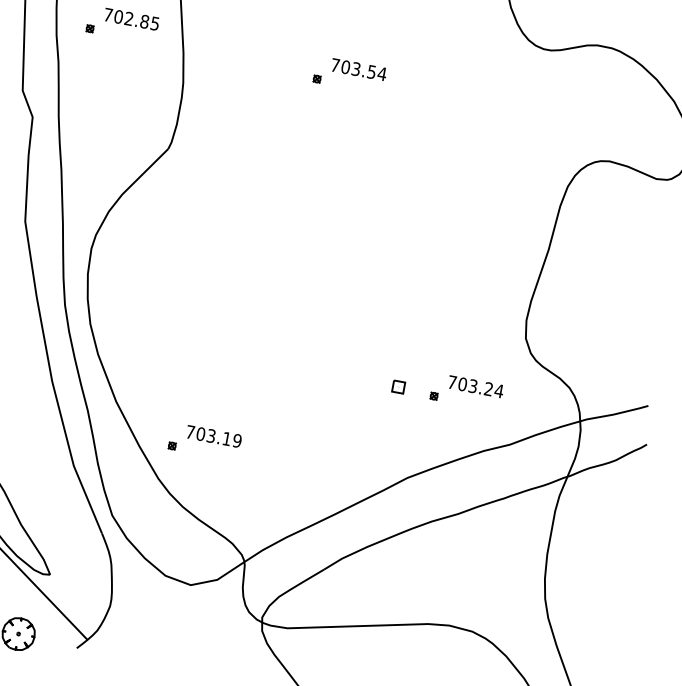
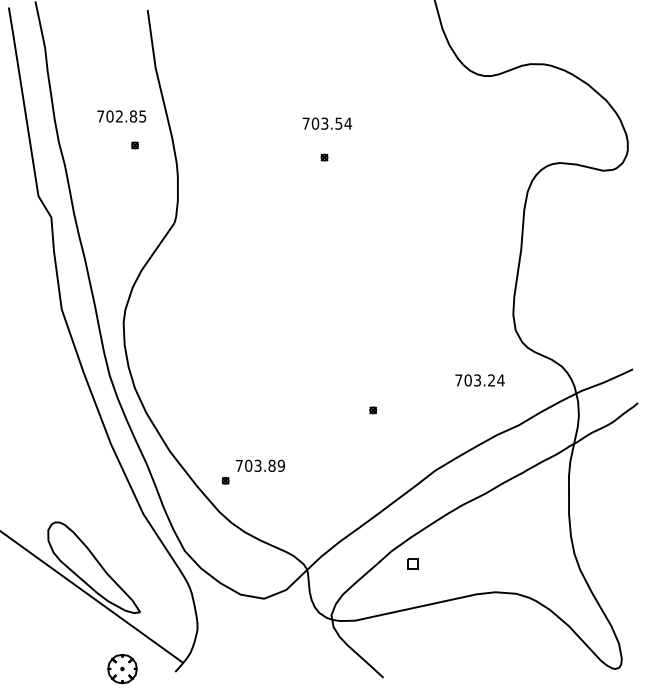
part: (89, 28) -> (134, 145), moved
part: (317, 79) -> (324, 157), moved
part: (398, 386) -> (412, 563), moved
part: (434, 396) -> (373, 410), moved
text: (226, 438) -> (271, 465), 703.19 -> 703.89

